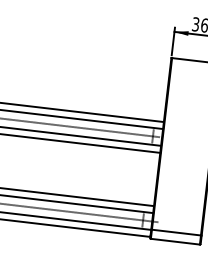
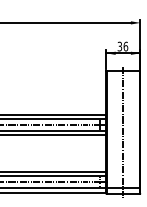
line: (186, 151) -> (123, 132), added

